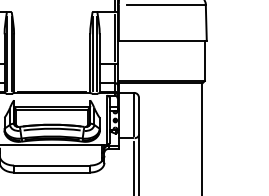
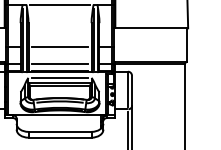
line: (51, 12) -> (59, 5), added
line: (51, 63) -> (59, 47), added
line: (51, 83) -> (59, 63), added
line: (51, 100) -> (59, 77), added

